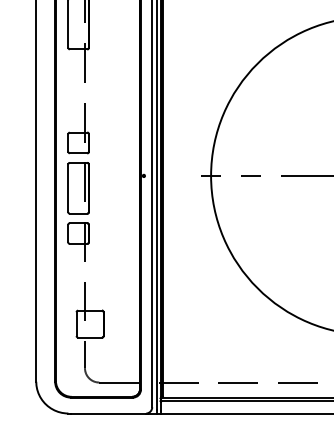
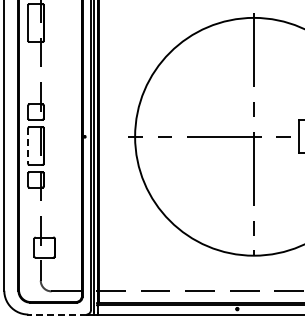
line: (68, 188) -> (28, 146), solid -> dashed
line: (107, 413) -> (57, 314), solid -> dashed

